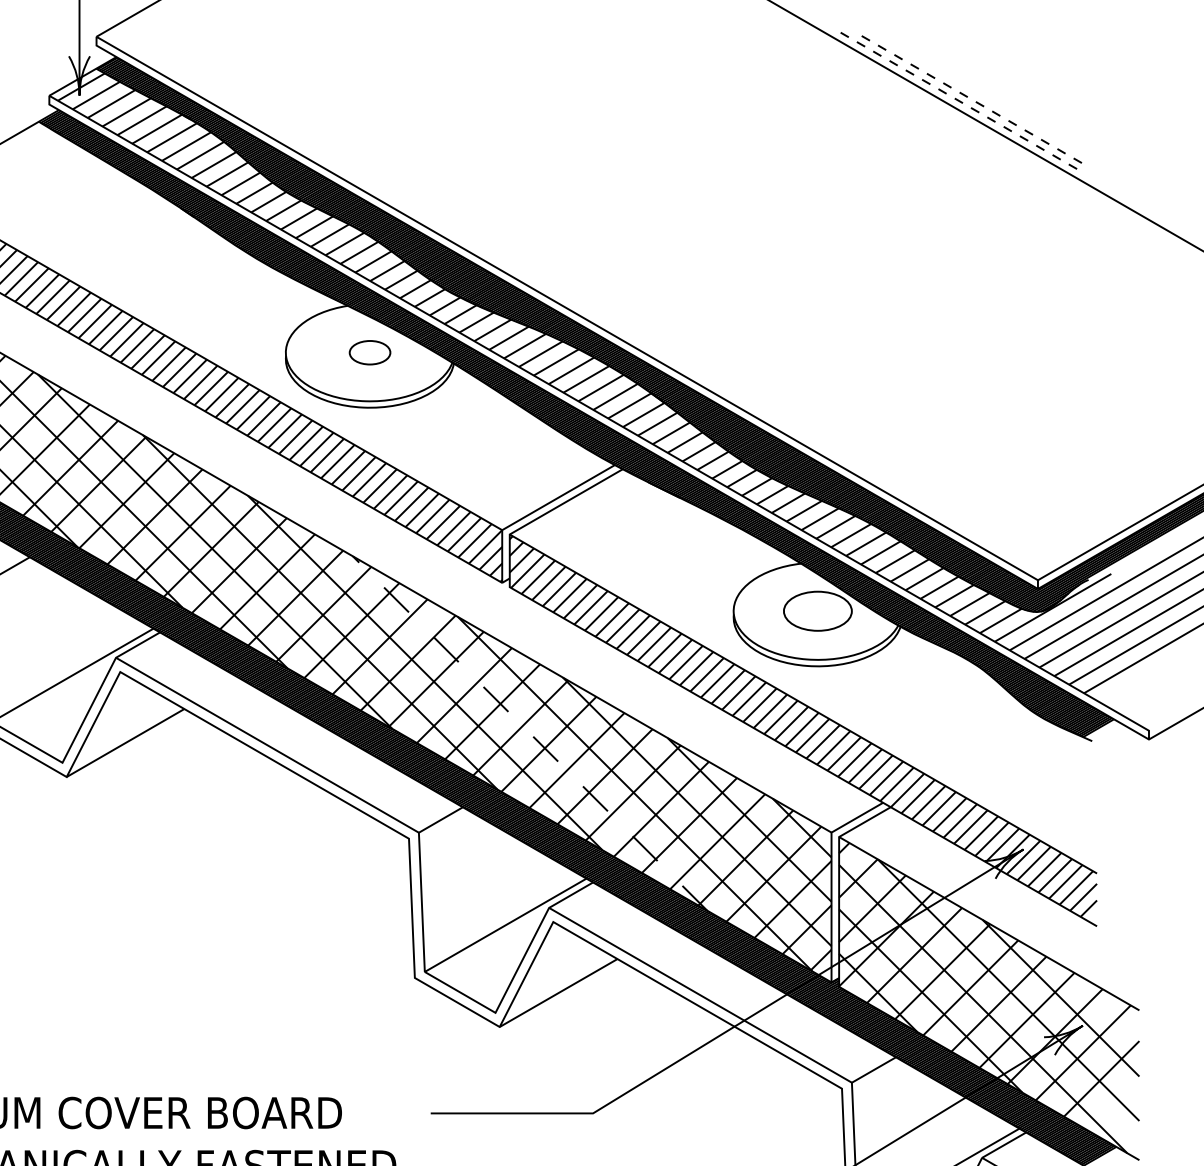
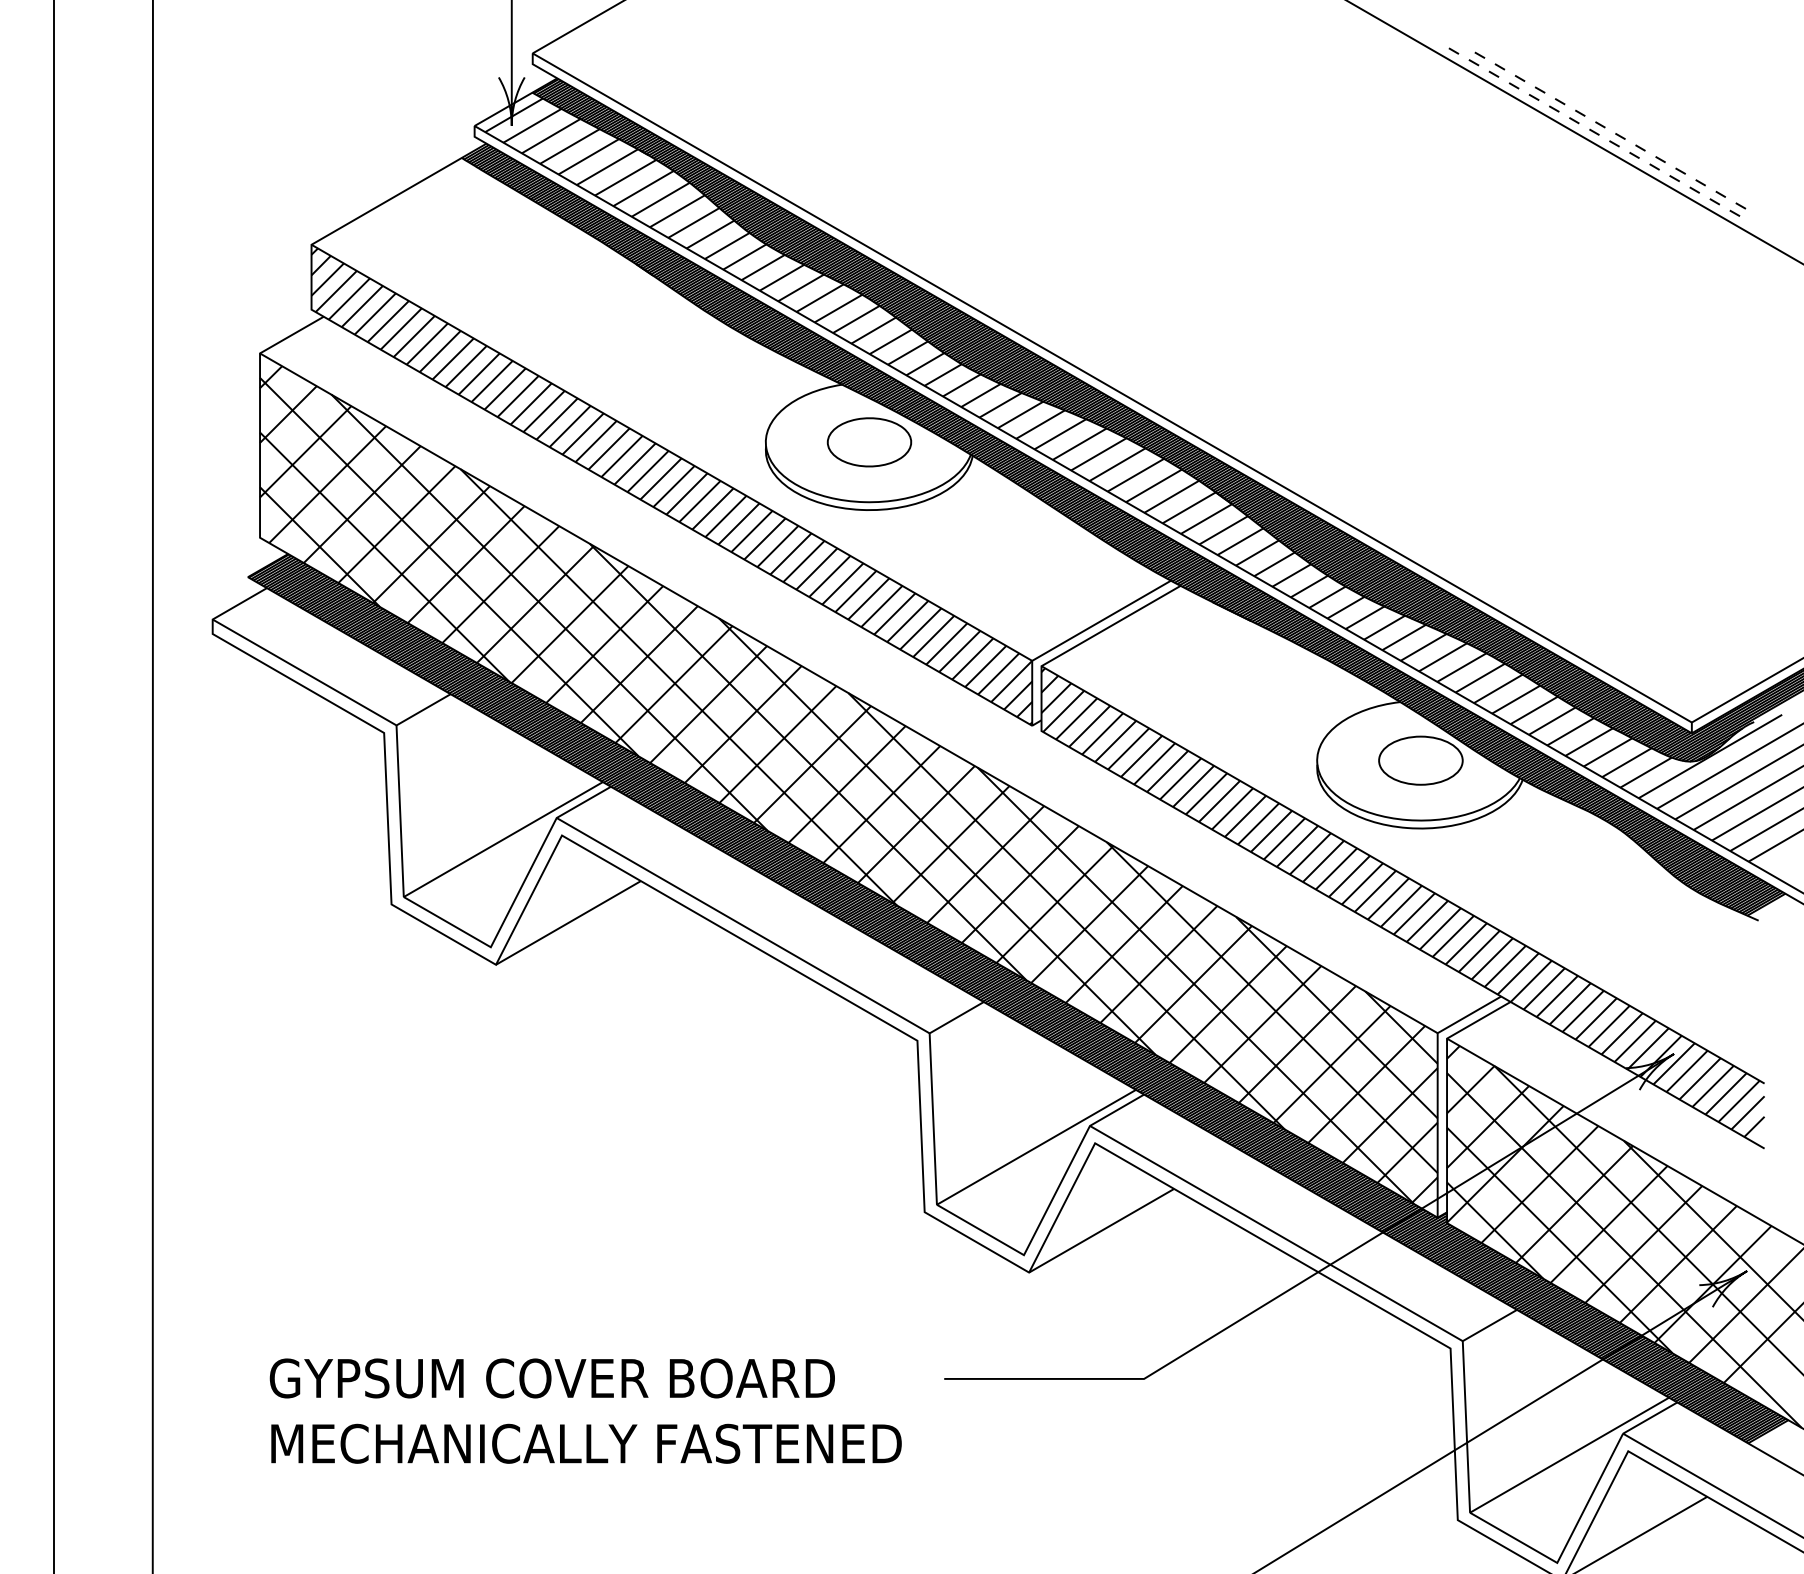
part: (370, 352) -> (869, 442), size x1.67
line: (530, 733) -> (1066, 911), dashed -> solid

